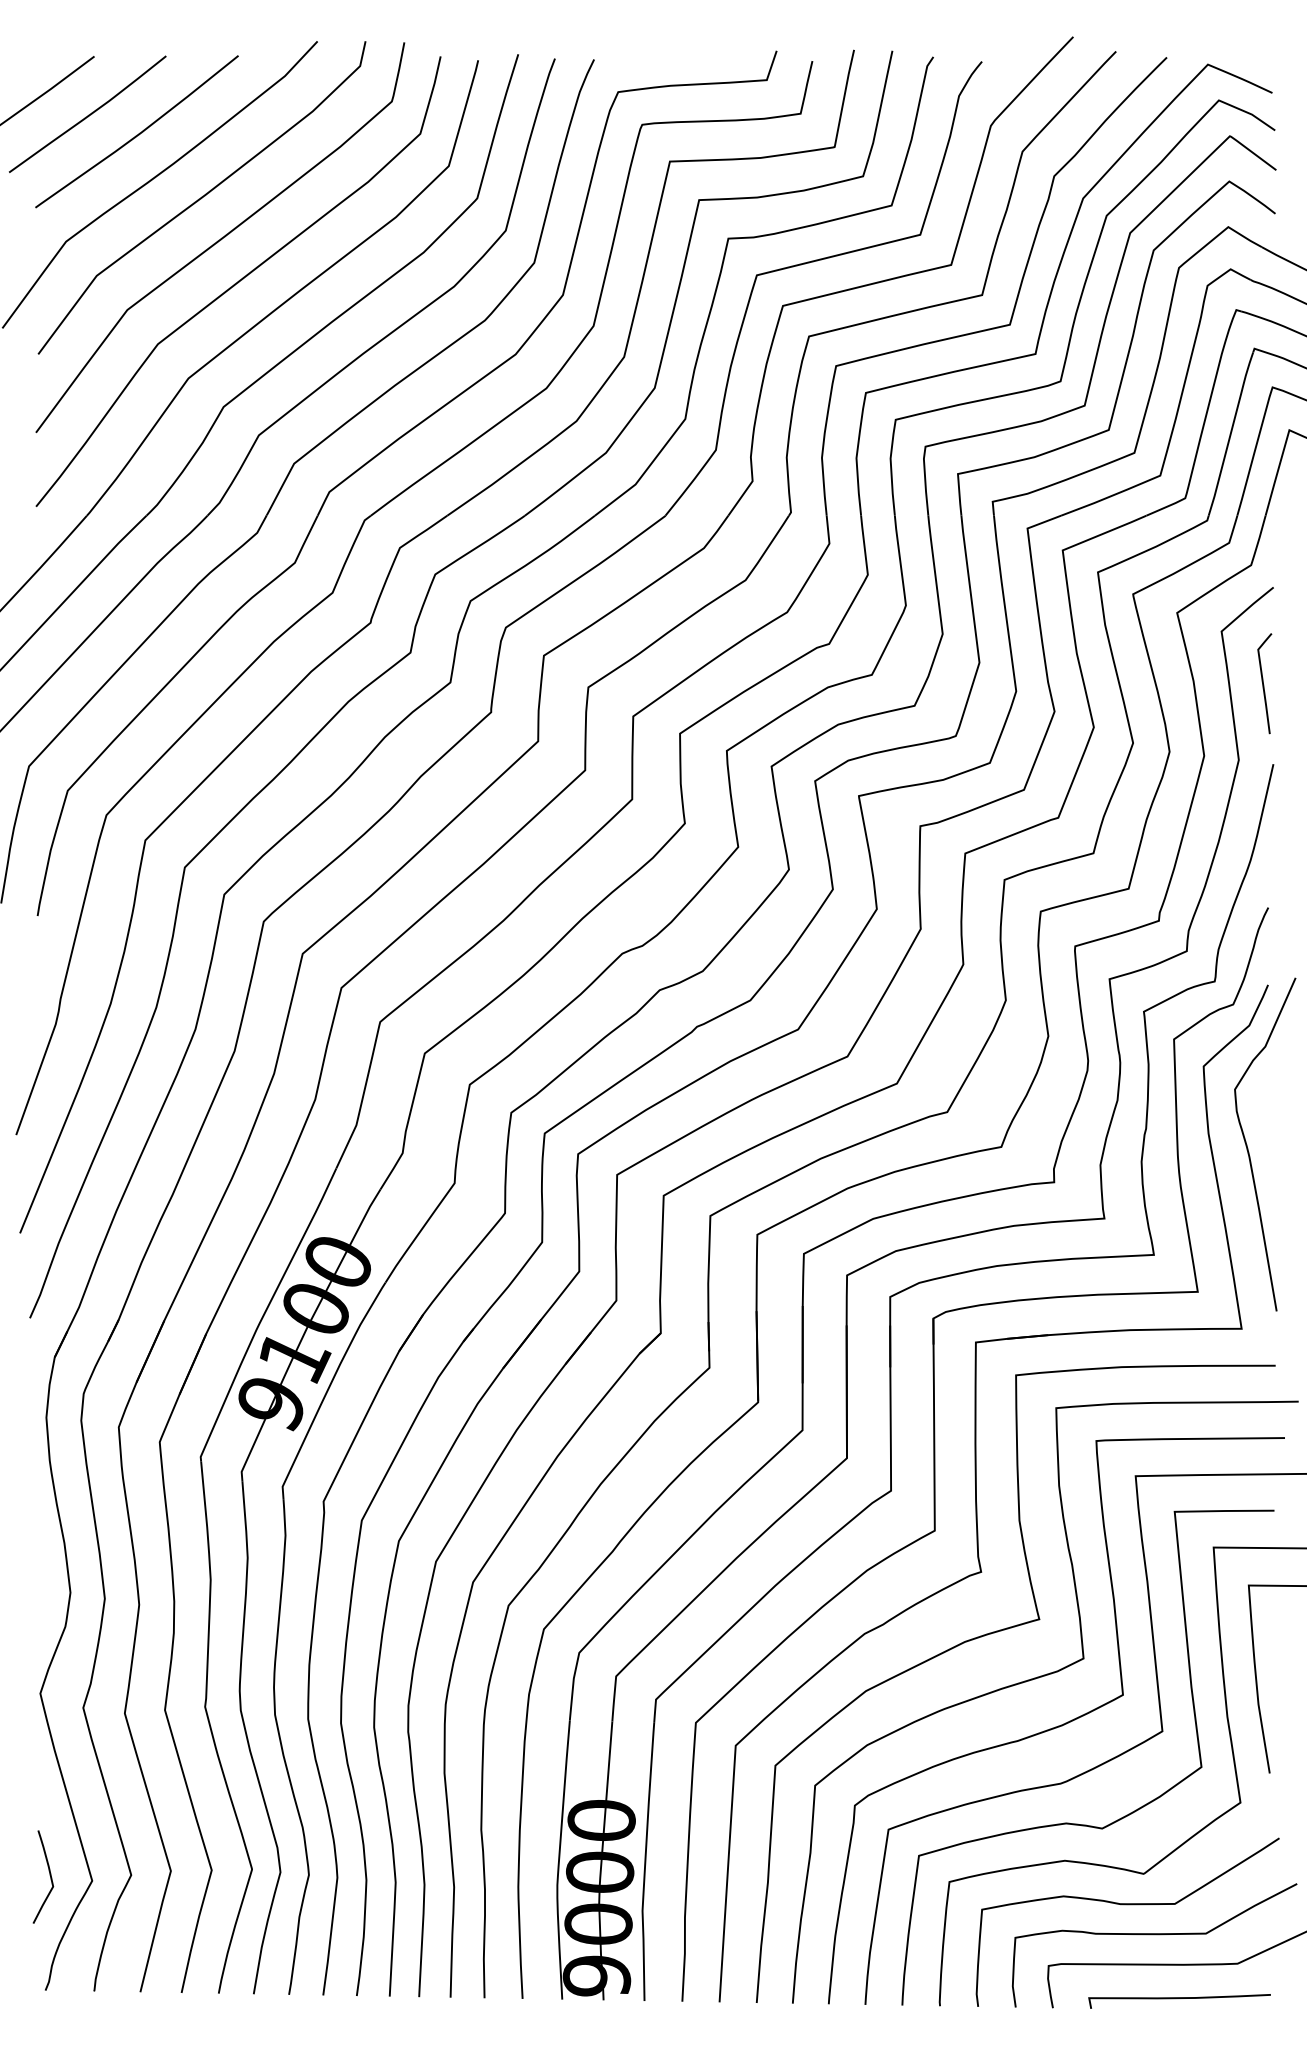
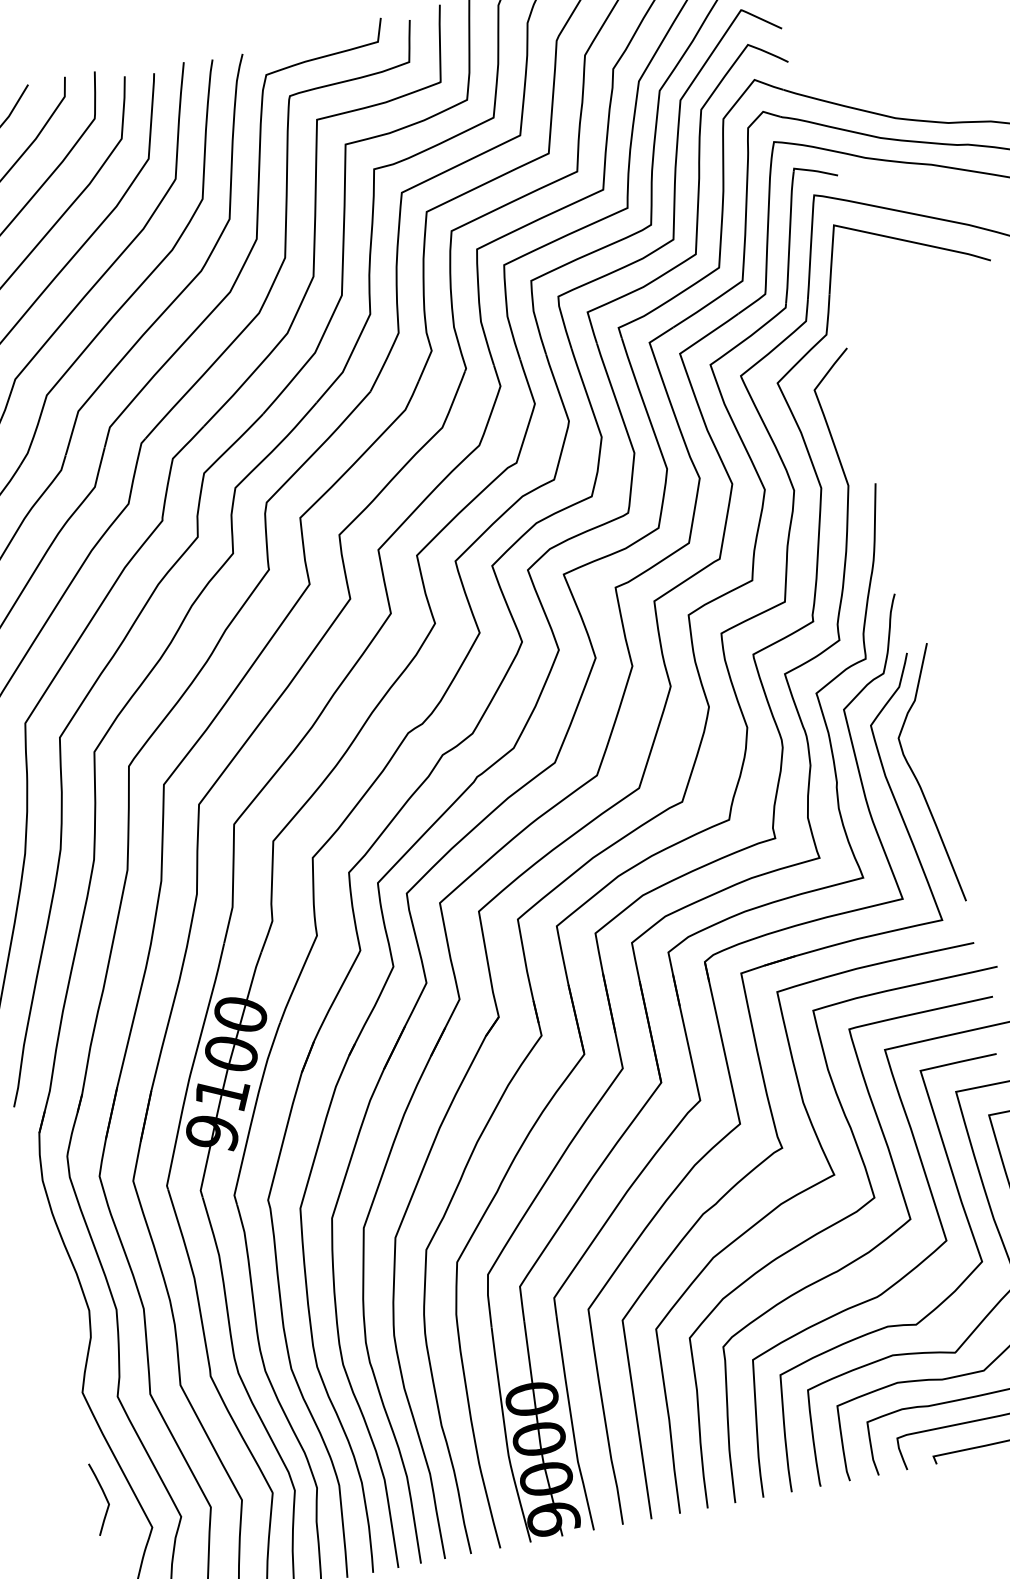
line: (1263, 683) -> (854, 423), removed
curve: (49, 1875) -> (104, 1496), moved

